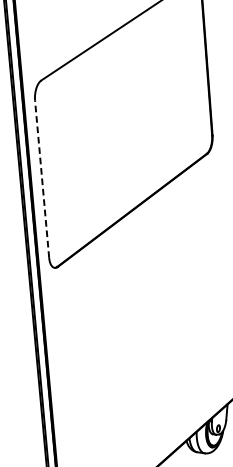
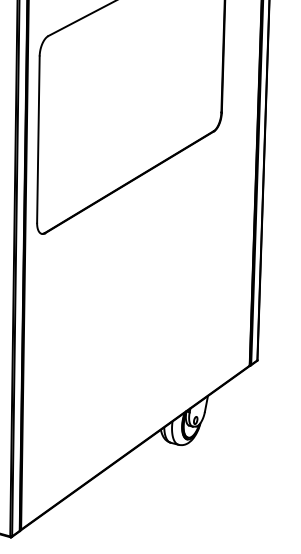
line: (42, 179) -> (38, 139), dashed -> solid

